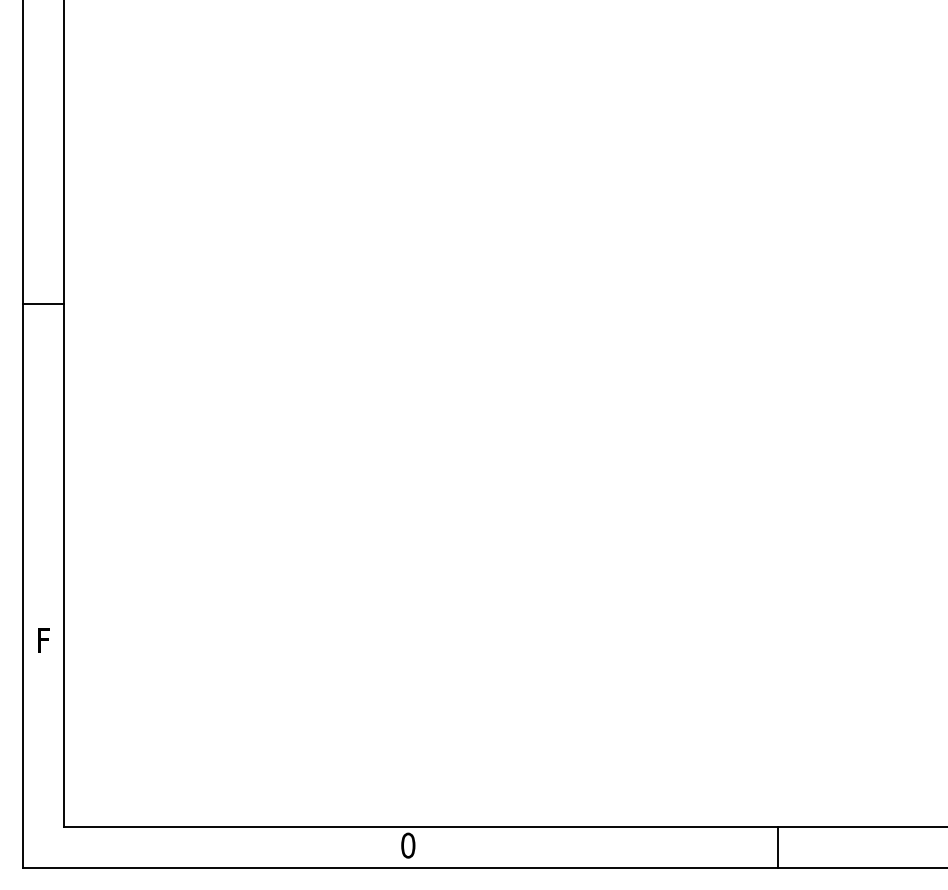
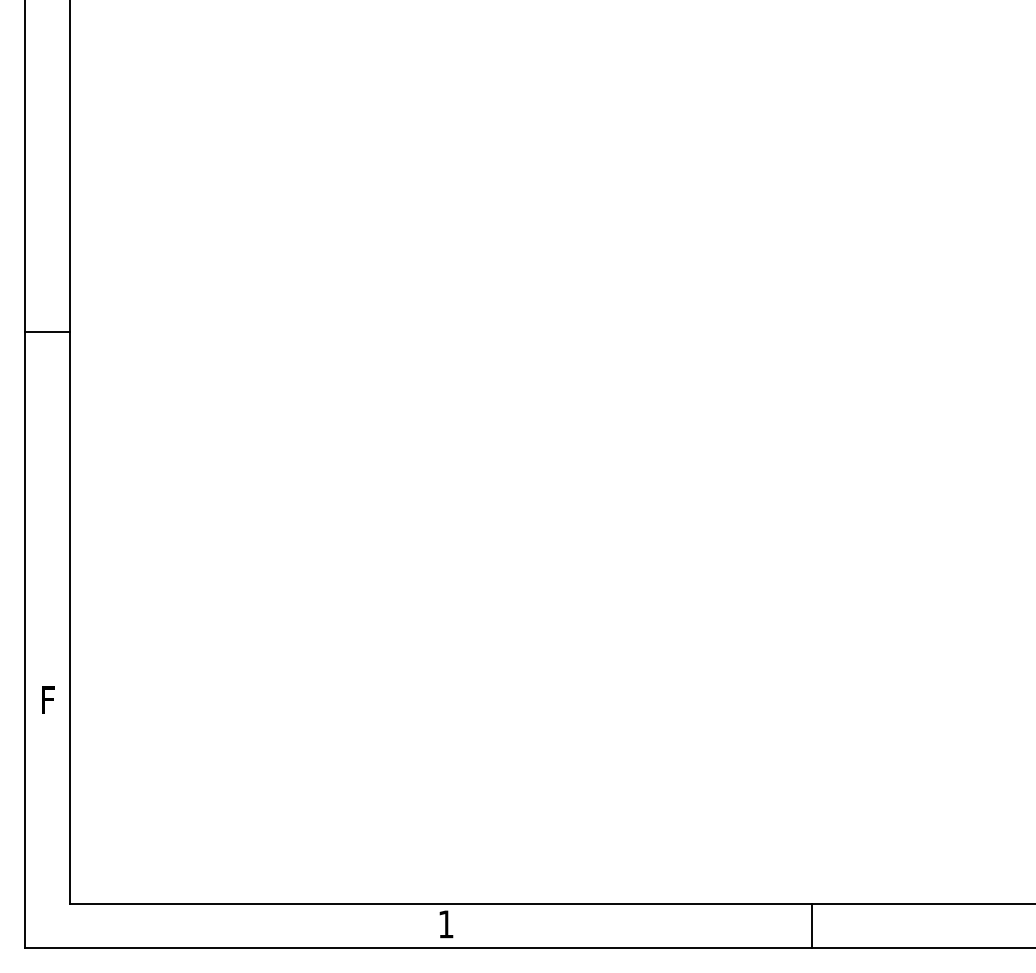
text: (408, 845) -> (446, 924), 0 -> 1
line: (777, 846) -> (811, 925), moved

